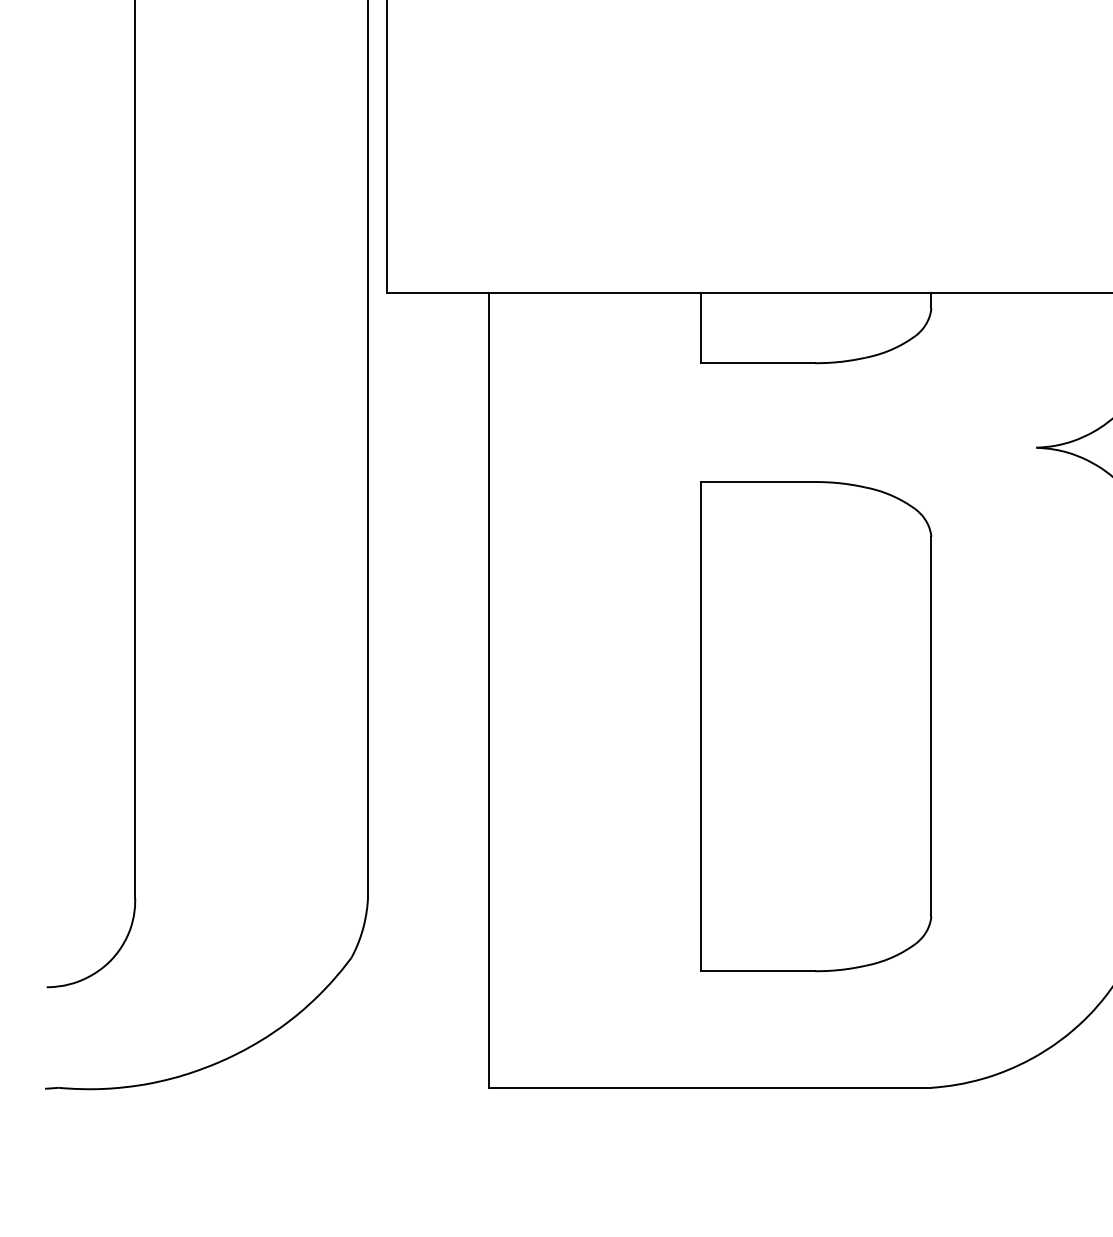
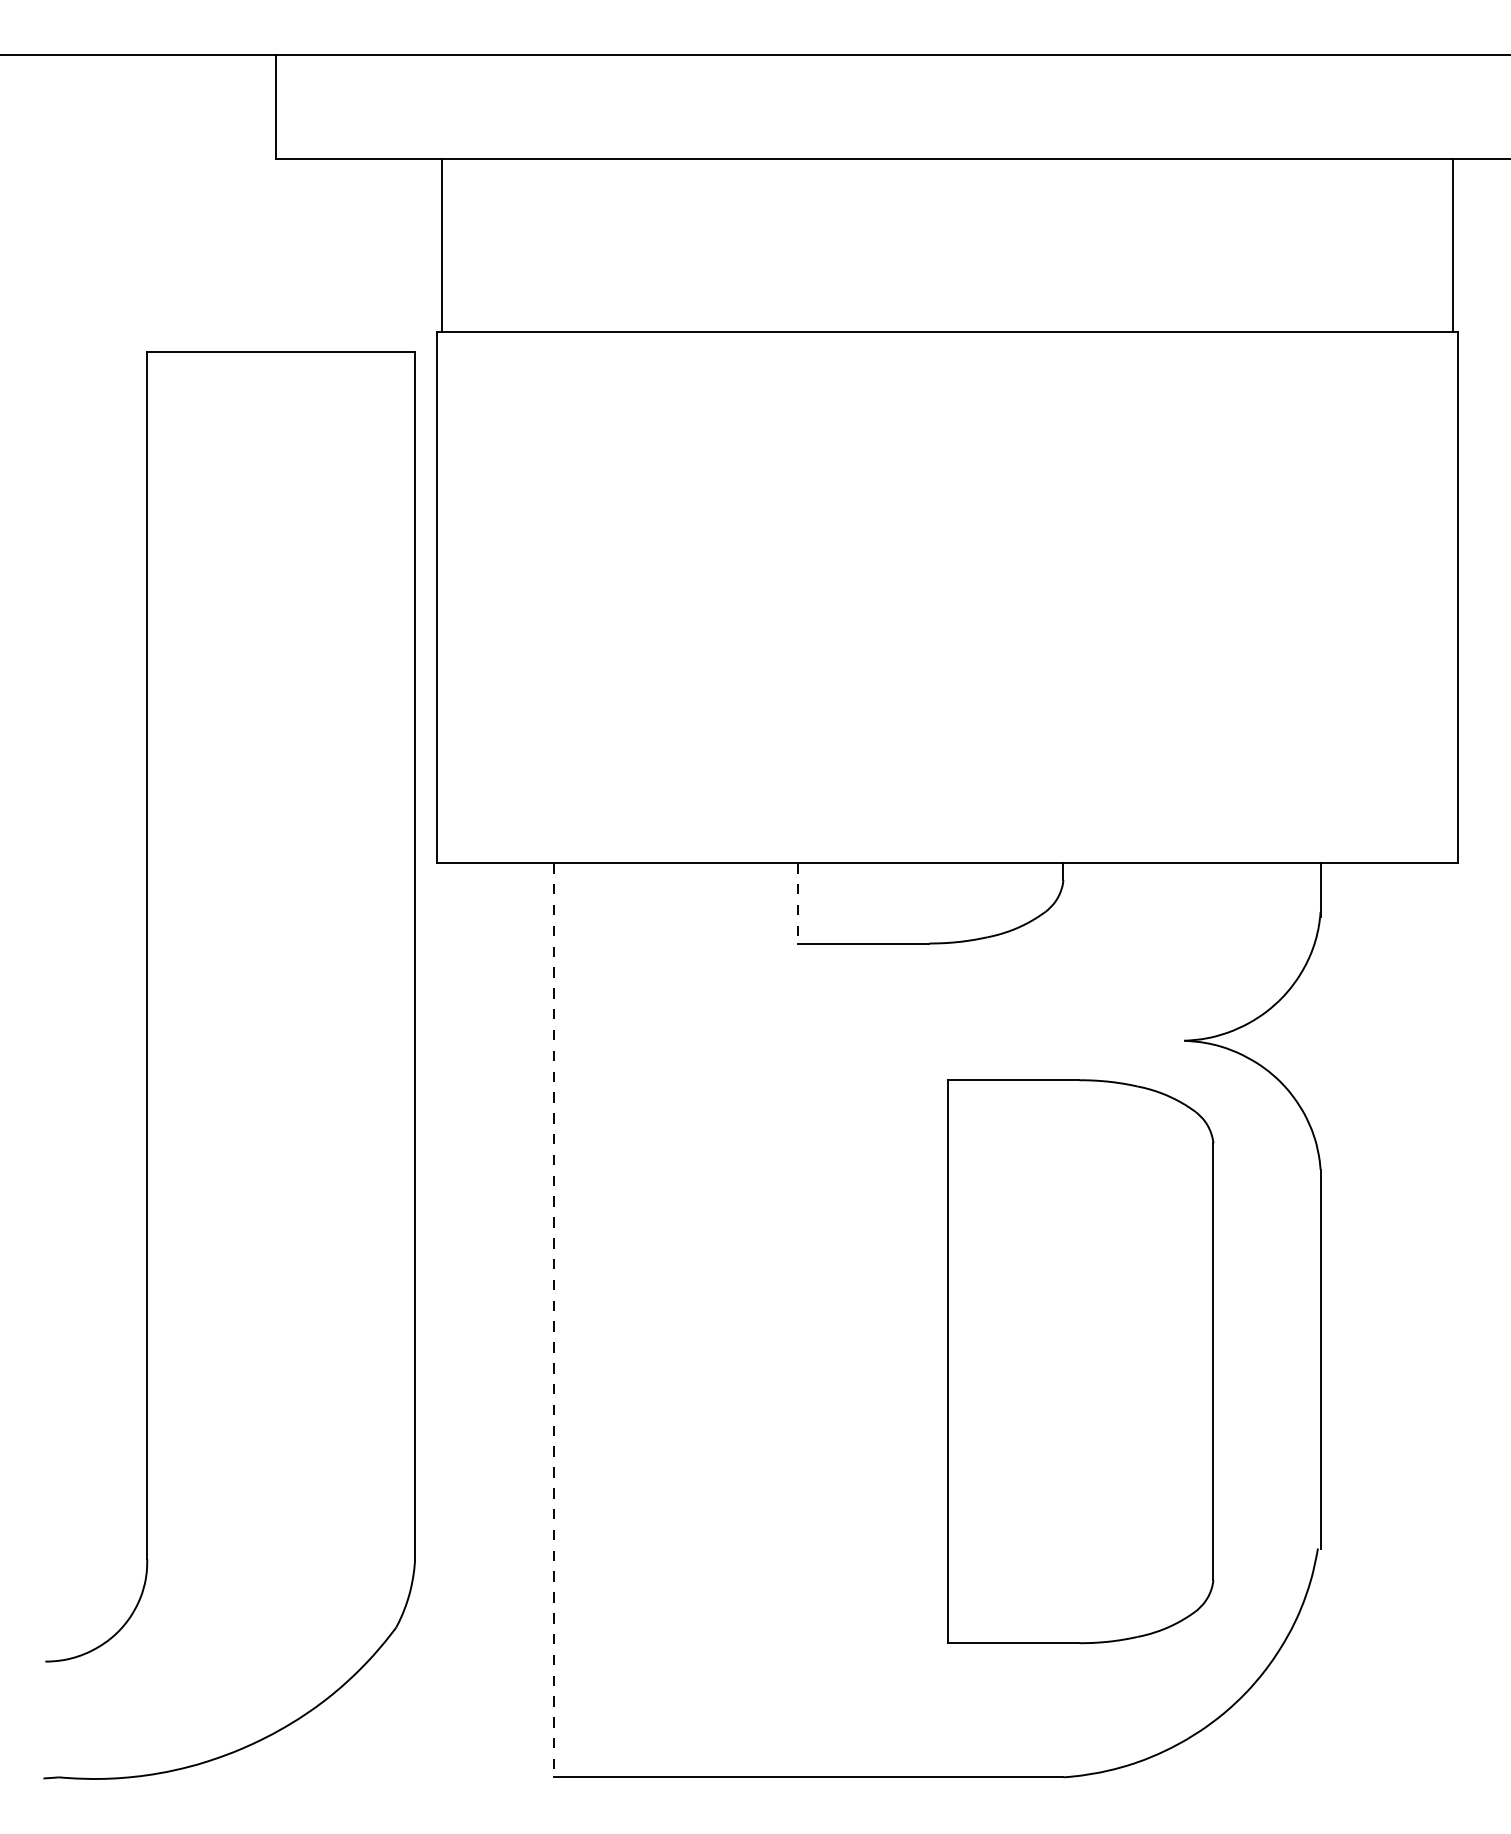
line: (701, 328) -> (798, 903), solid -> dashed
line: (489, 690) -> (554, 1320), solid -> dashed
part: (815, 726) -> (1080, 1361), moved

